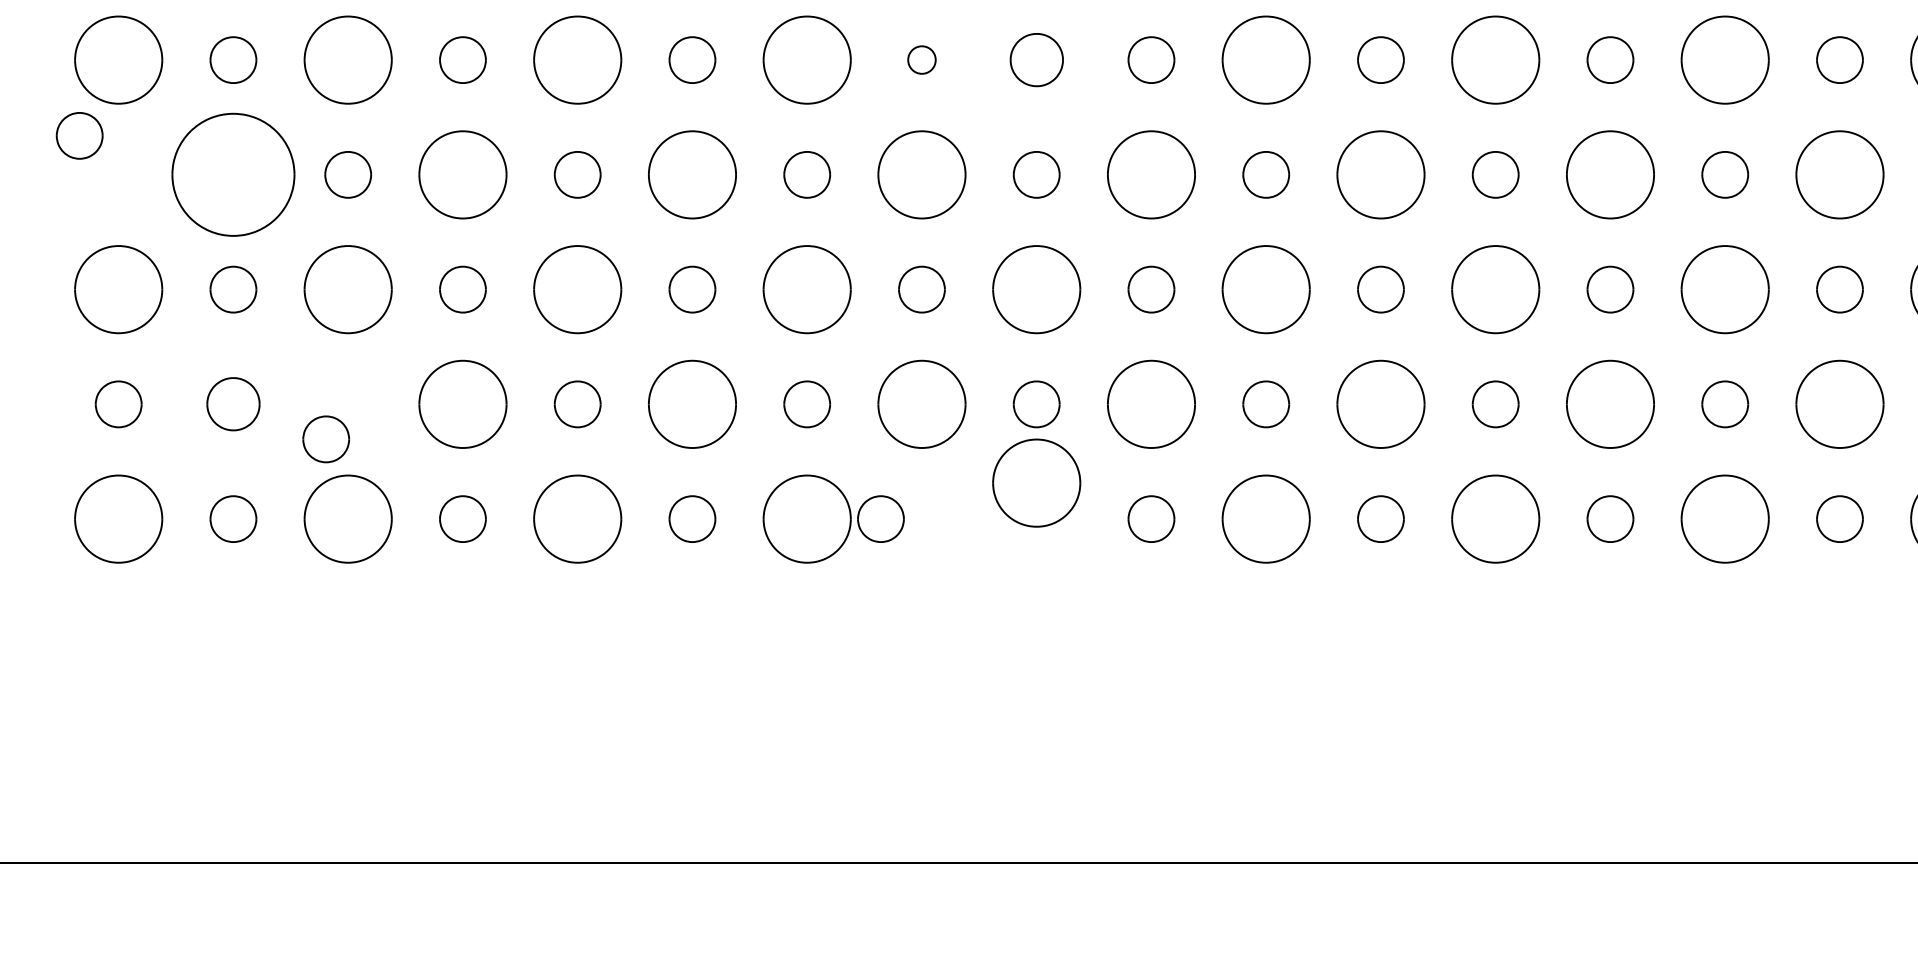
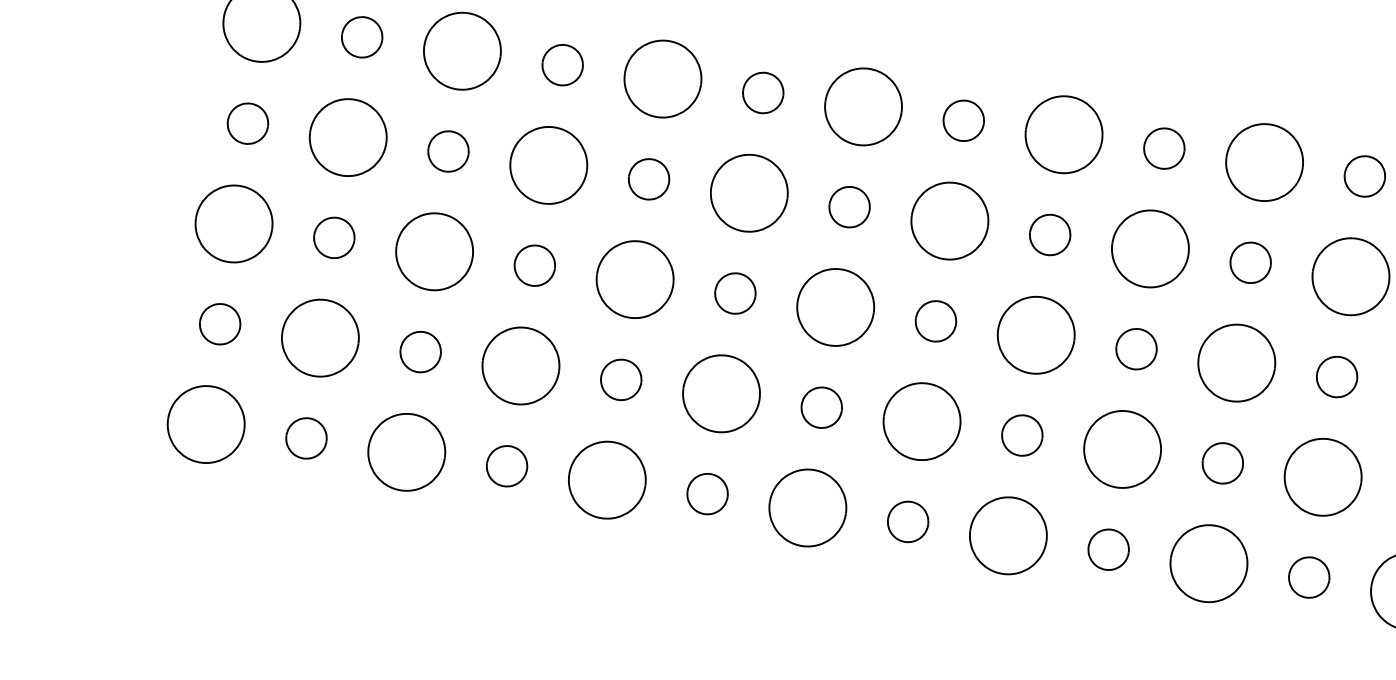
part: (921, 59) -> (963, 120), size x1.67
part: (1036, 59) -> (1063, 134), size x1.67
part: (79, 135) -> (247, 123), moved
part: (233, 174) -> (348, 137), size x0.71
part: (233, 403) -> (320, 337), size x1.67
part: (326, 439) -> (420, 352), moved
part: (1036, 482) -> (1008, 535), moved
part: (880, 518) -> (907, 521), moved

